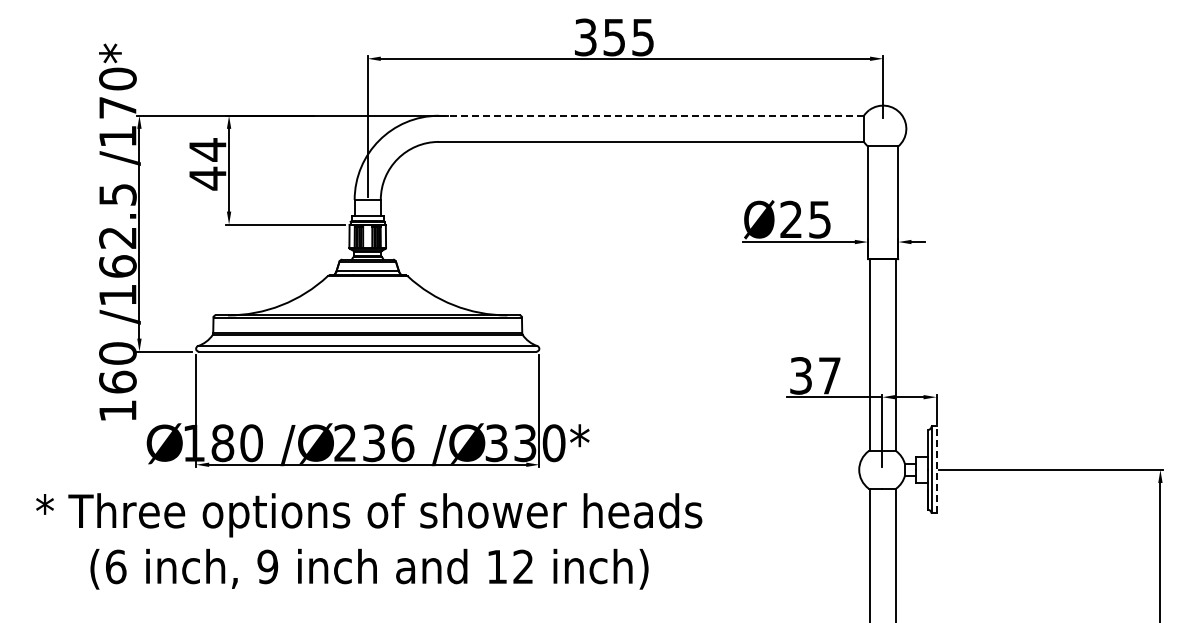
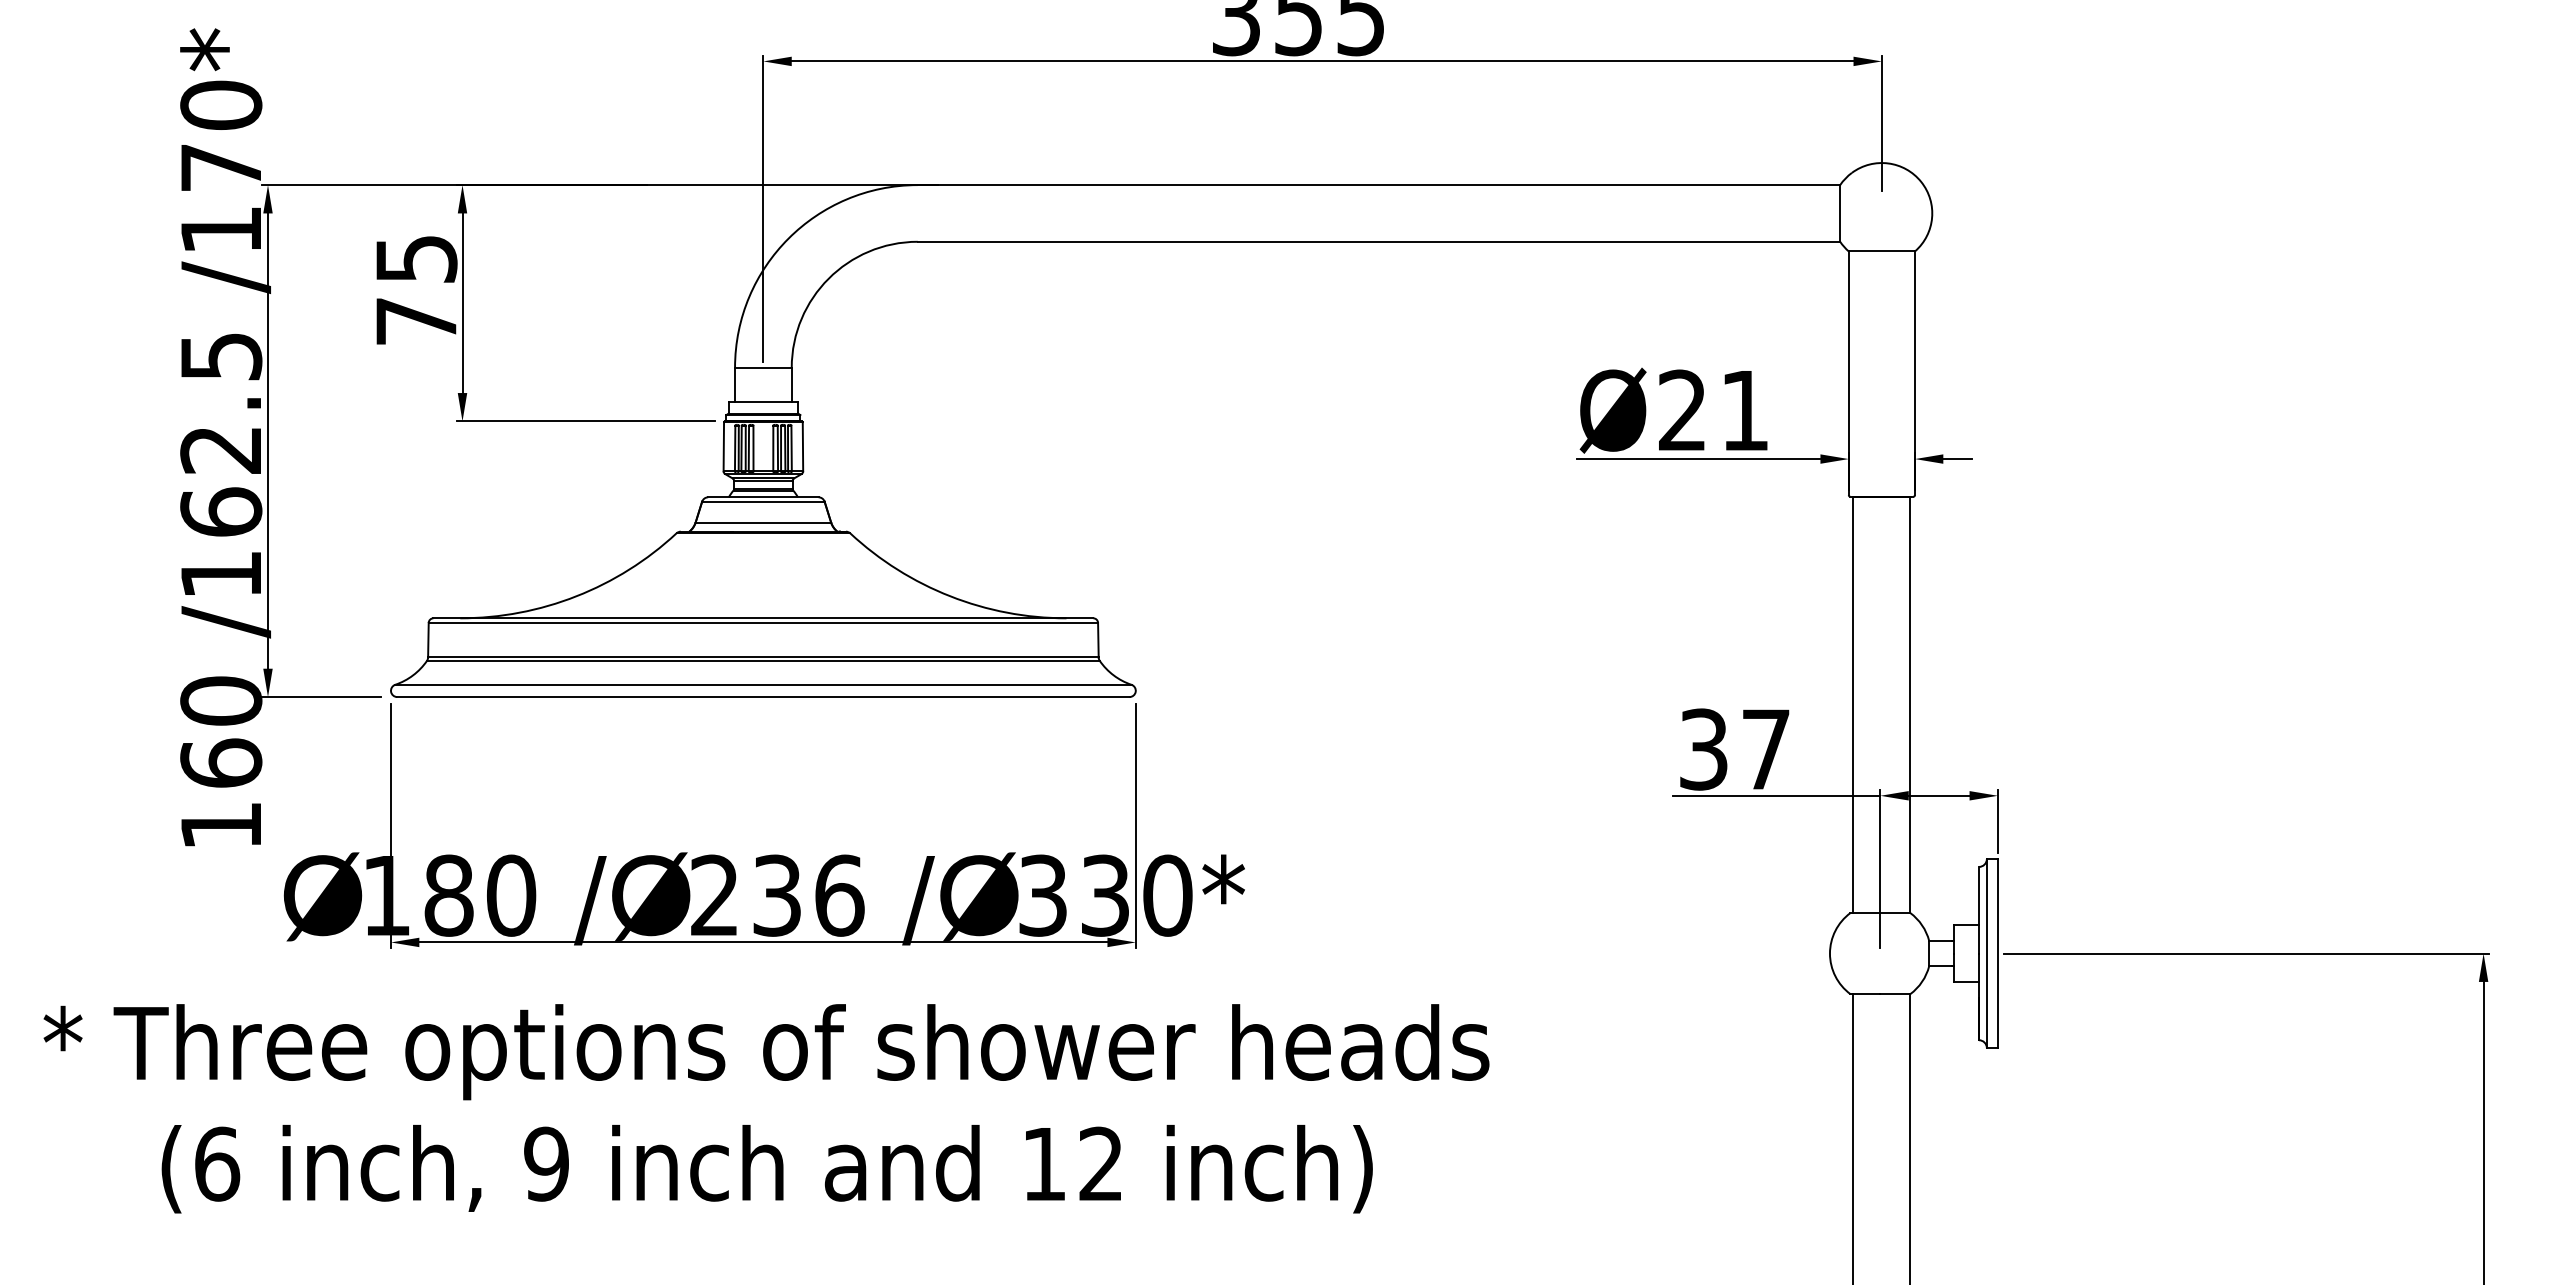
line: (651, 115) -> (1379, 184), dashed -> solid
text: (207, 164) -> (415, 290), 44 -> 75
text: (819, 219) -> (1743, 410), Ø25 -> Ø21
line: (936, 469) -> (1997, 952), dashed -> solid

